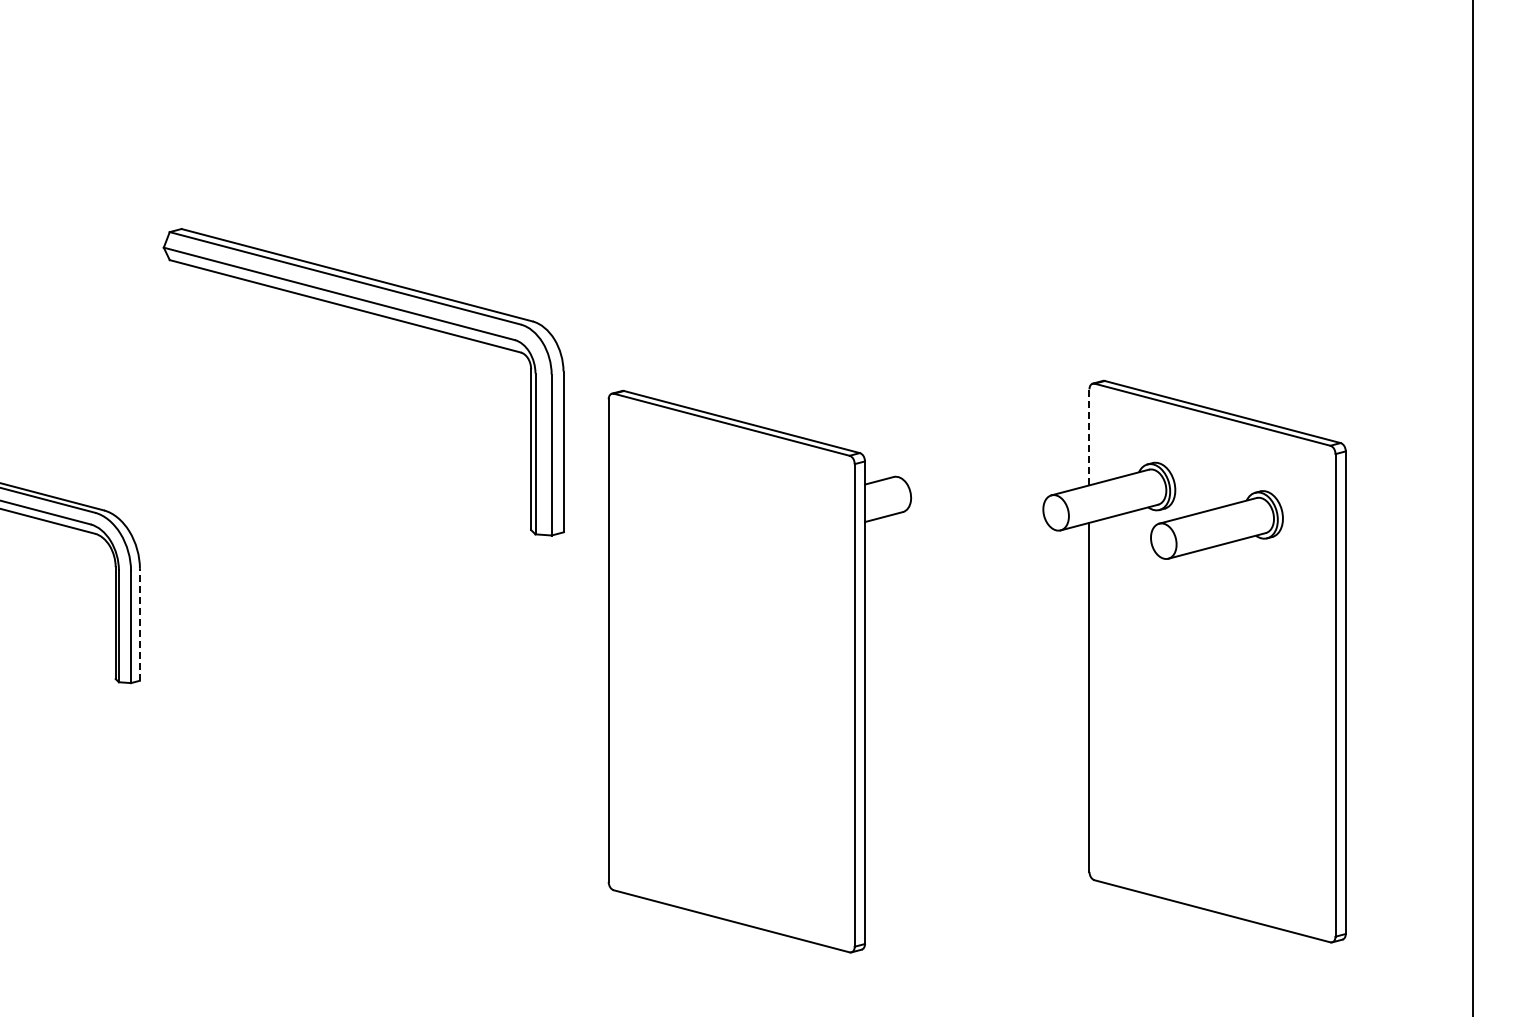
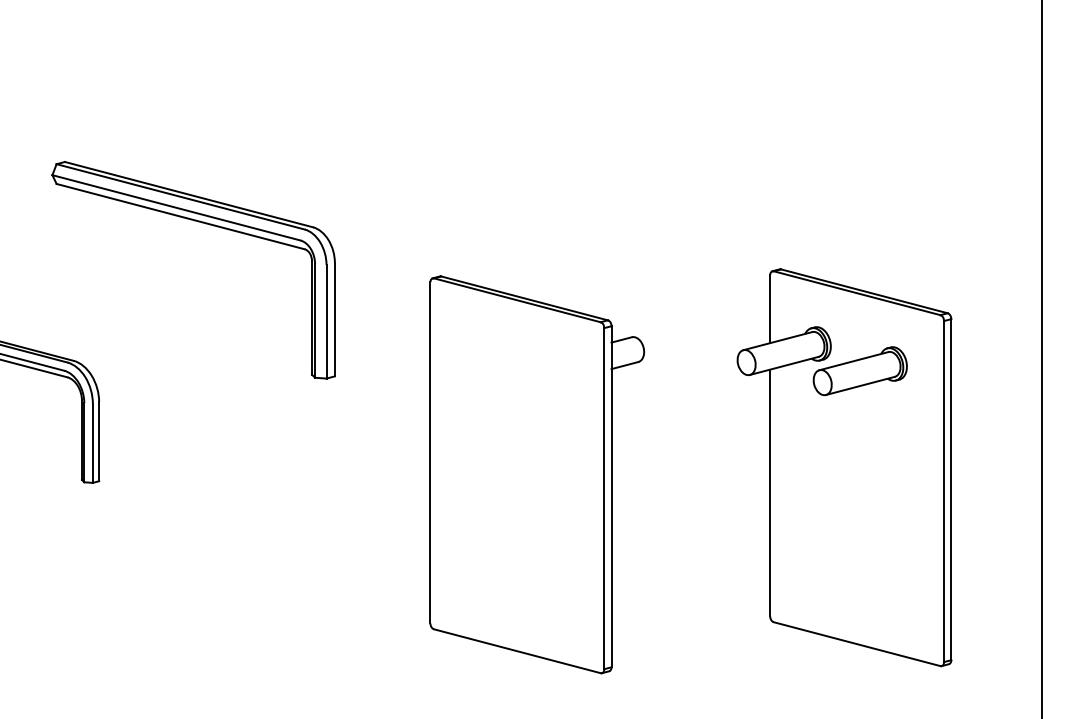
part: (379, 316) -> (204, 223), moved
line: (1089, 436) -> (770, 308), dashed -> solid
line: (139, 624) -> (98, 441), dashed -> solid

